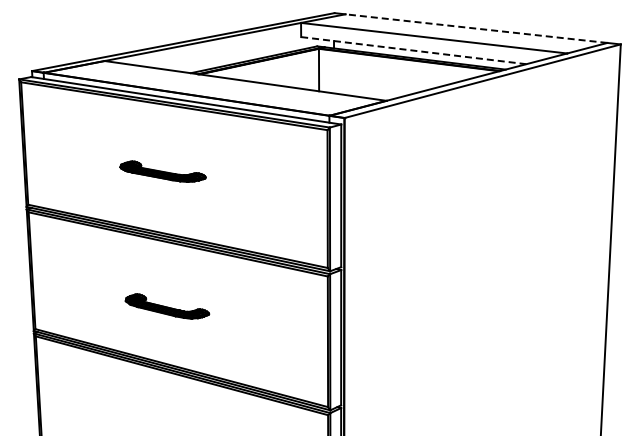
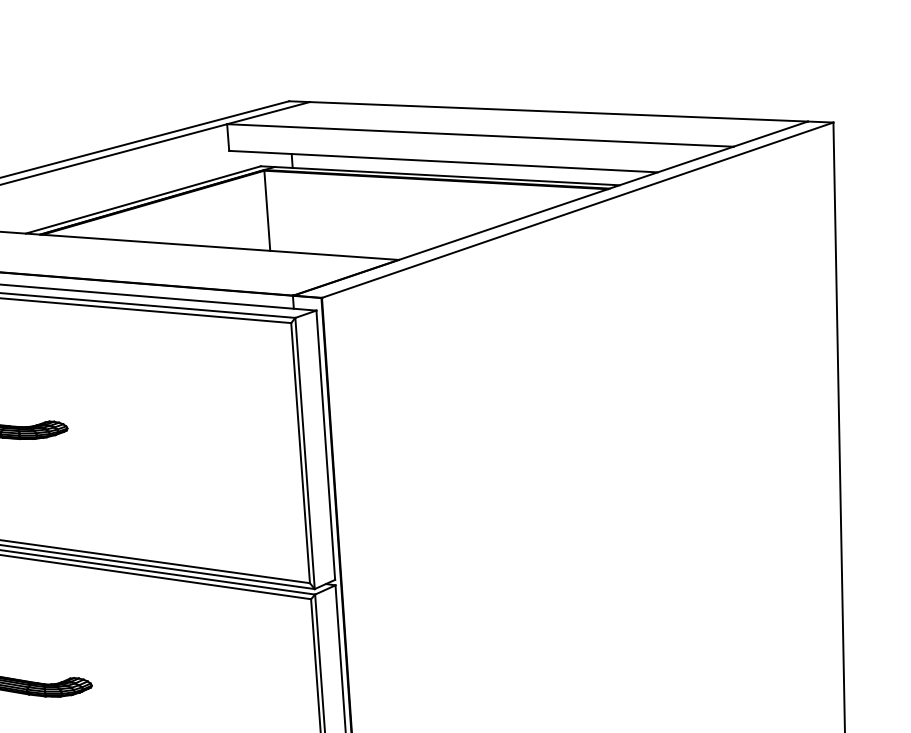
line: (476, 28) -> (558, 111), dashed -> solid
line: (414, 50) -> (444, 161), dashed -> solid

